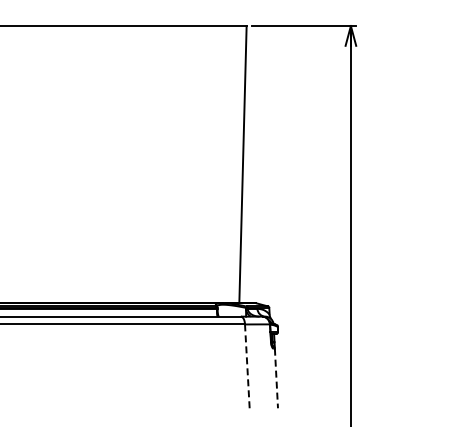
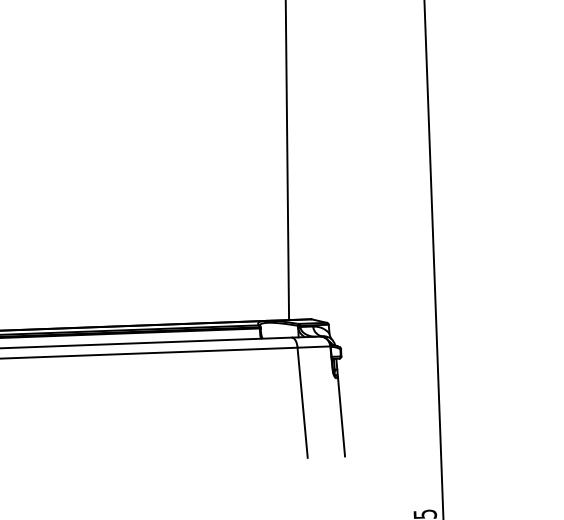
line: (247, 366) -> (302, 402), dashed -> solid
line: (276, 378) -> (341, 417), dashed -> solid

